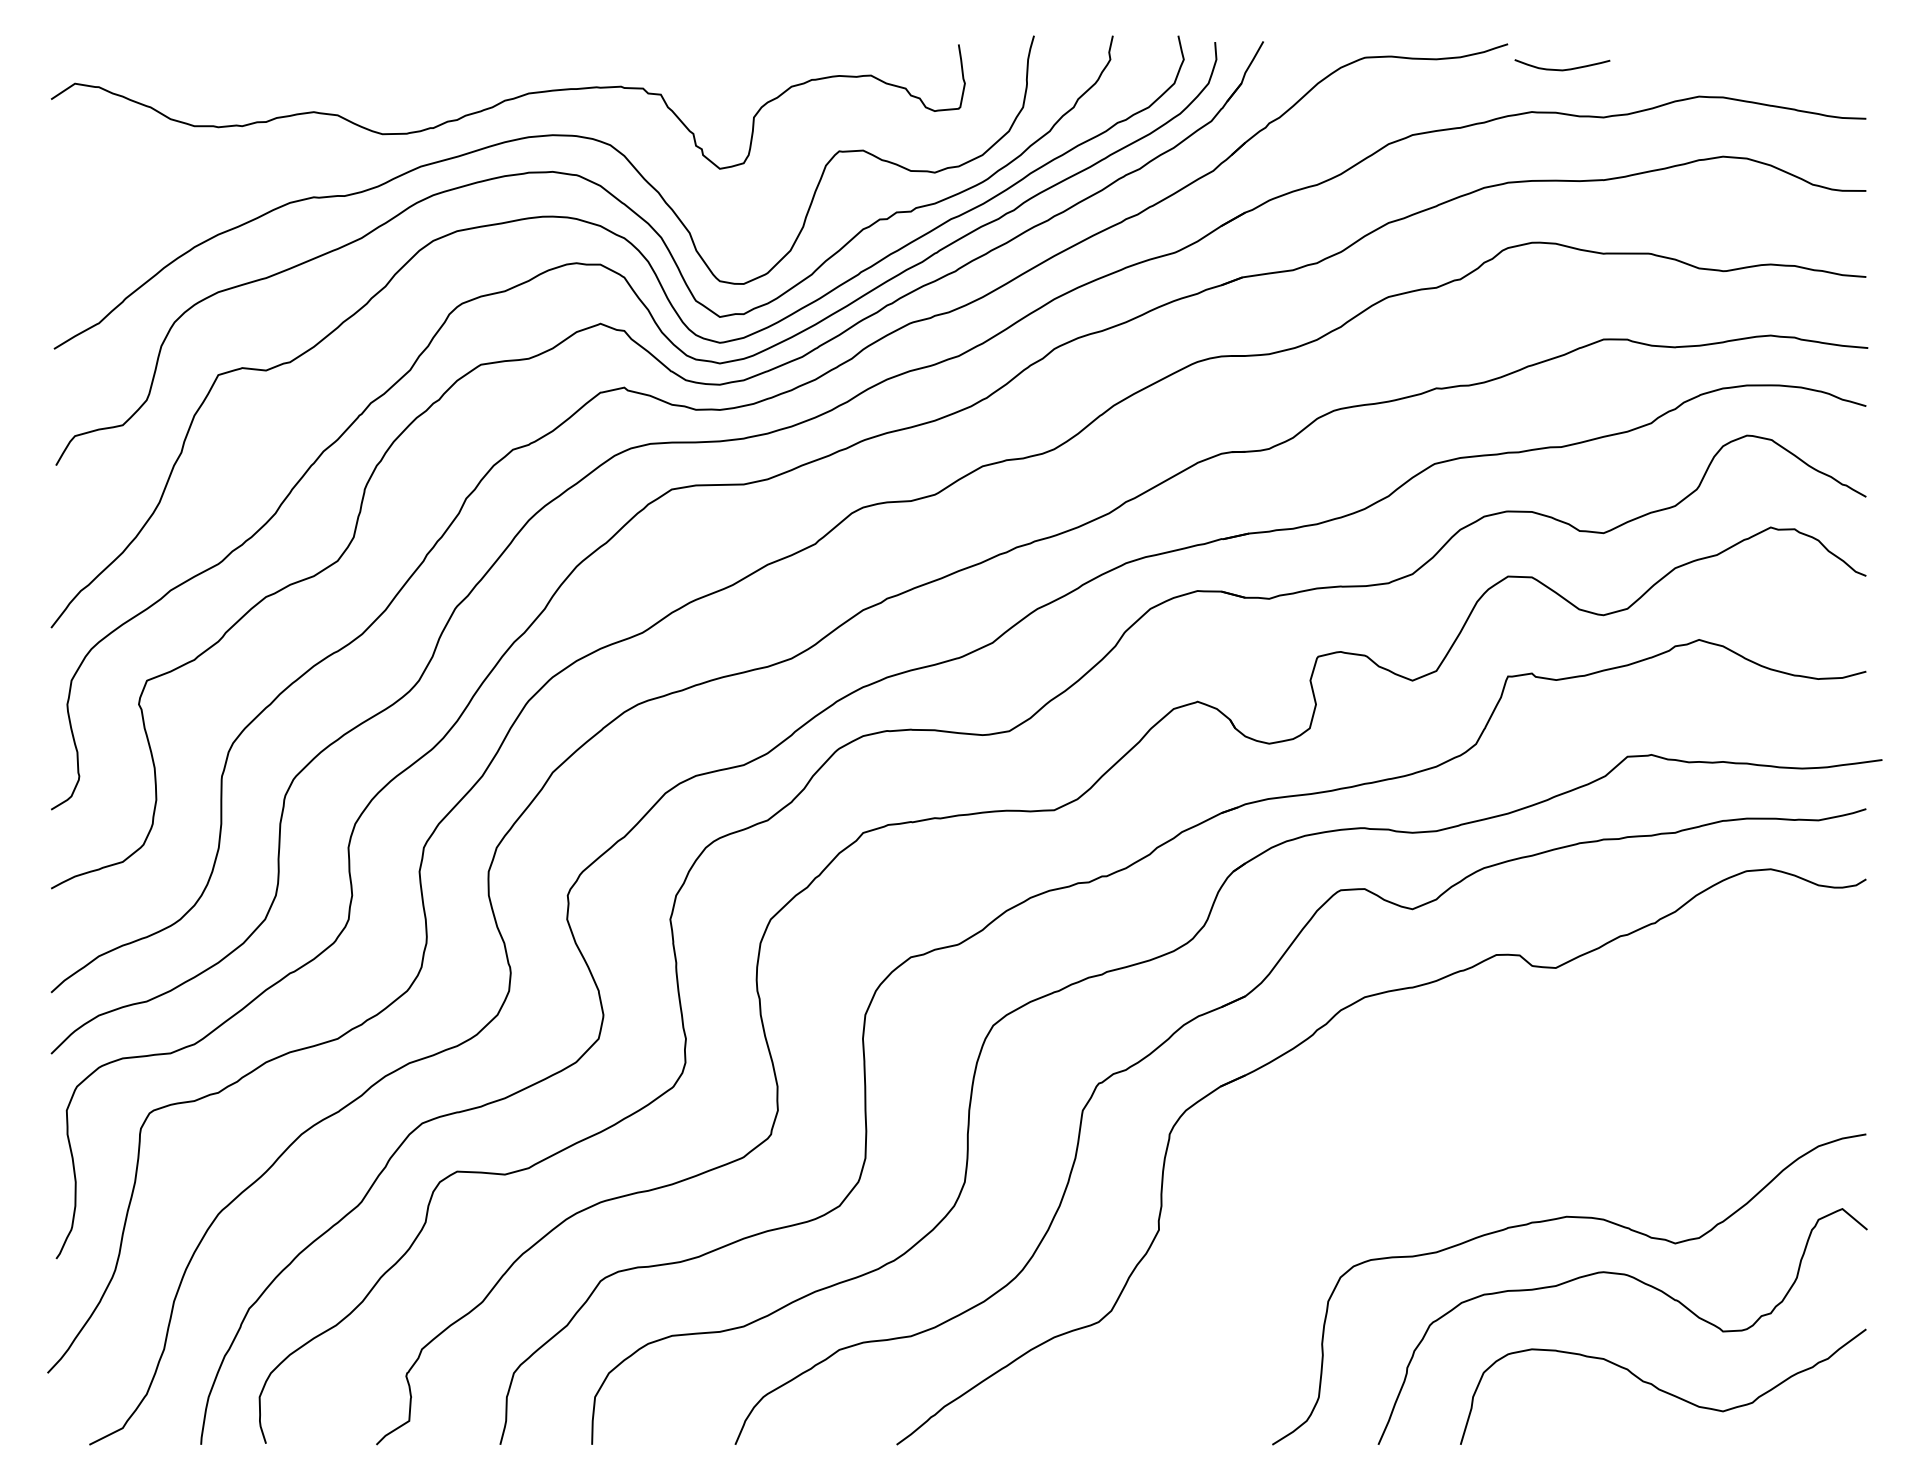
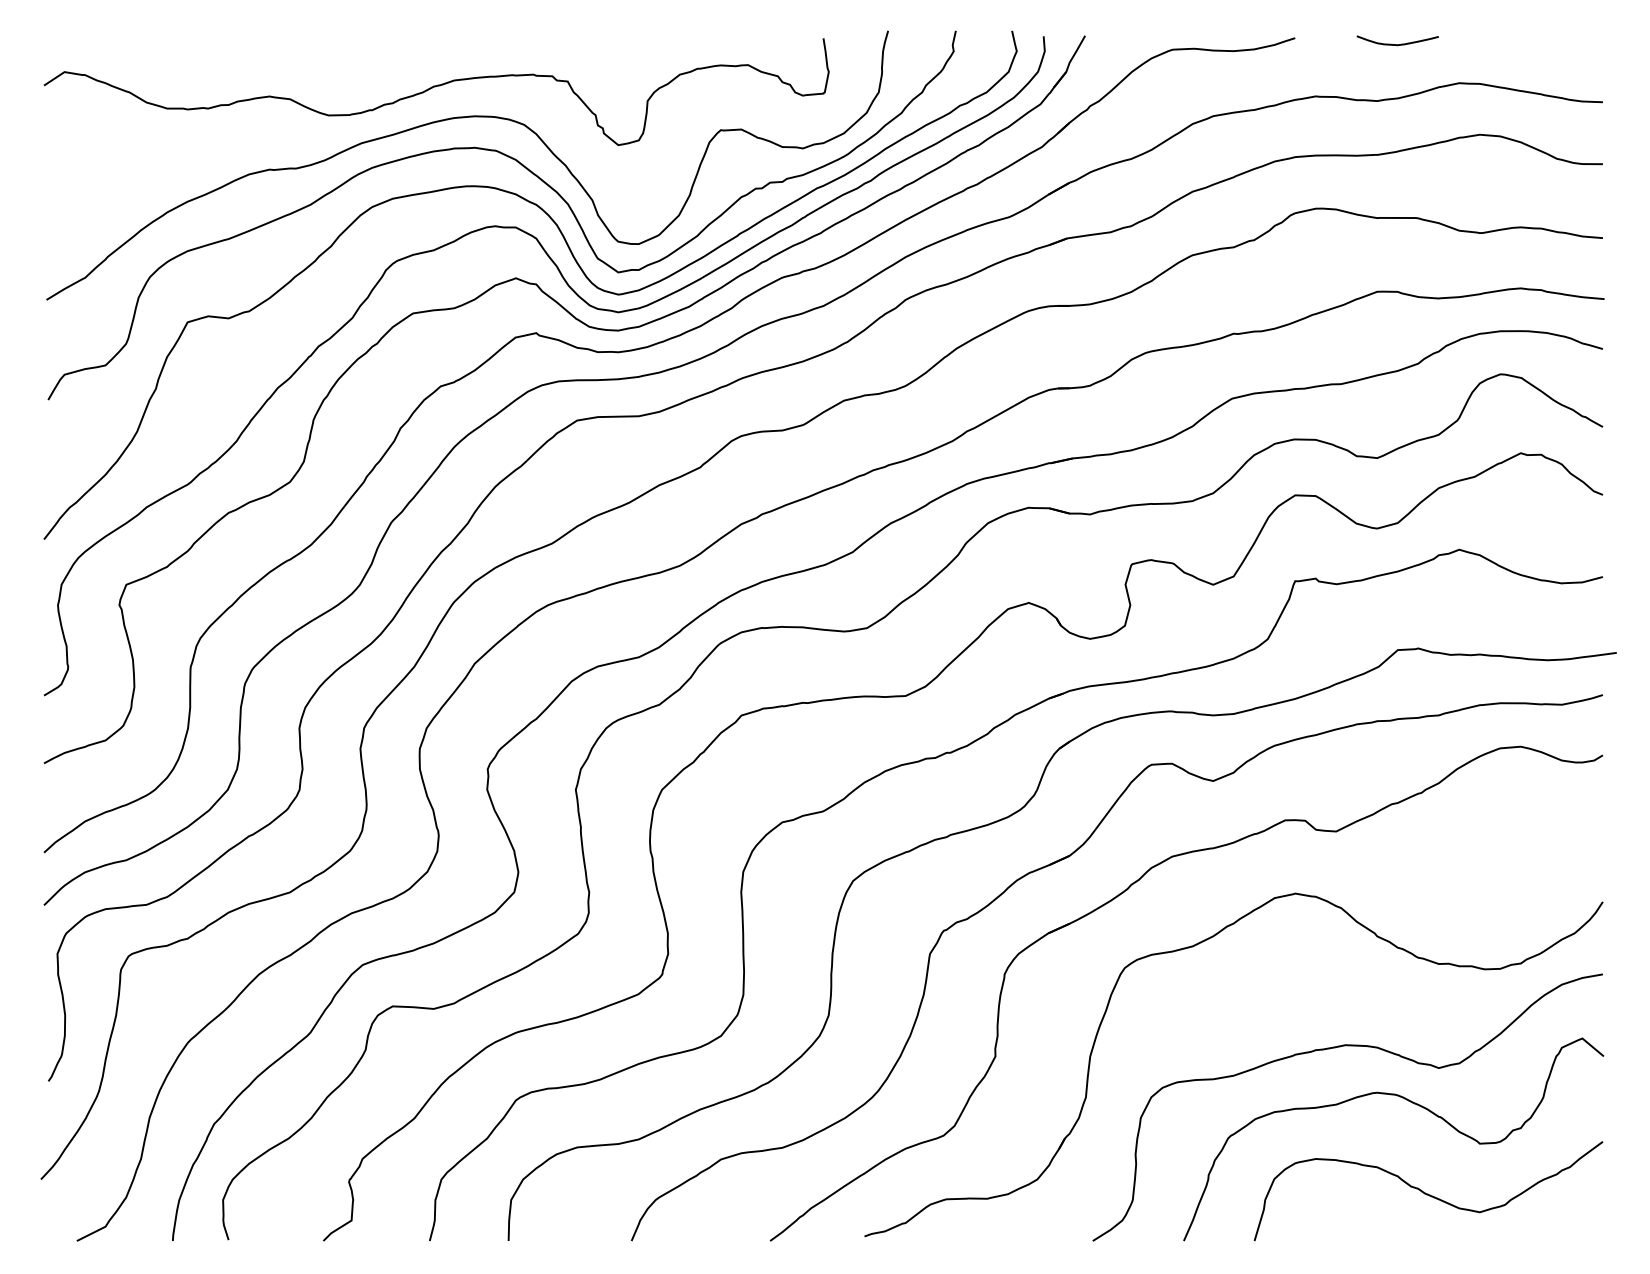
curve: (1562, 69) -> (1397, 44), moved
part: (1389, 1102) -> (1193, 947), added

